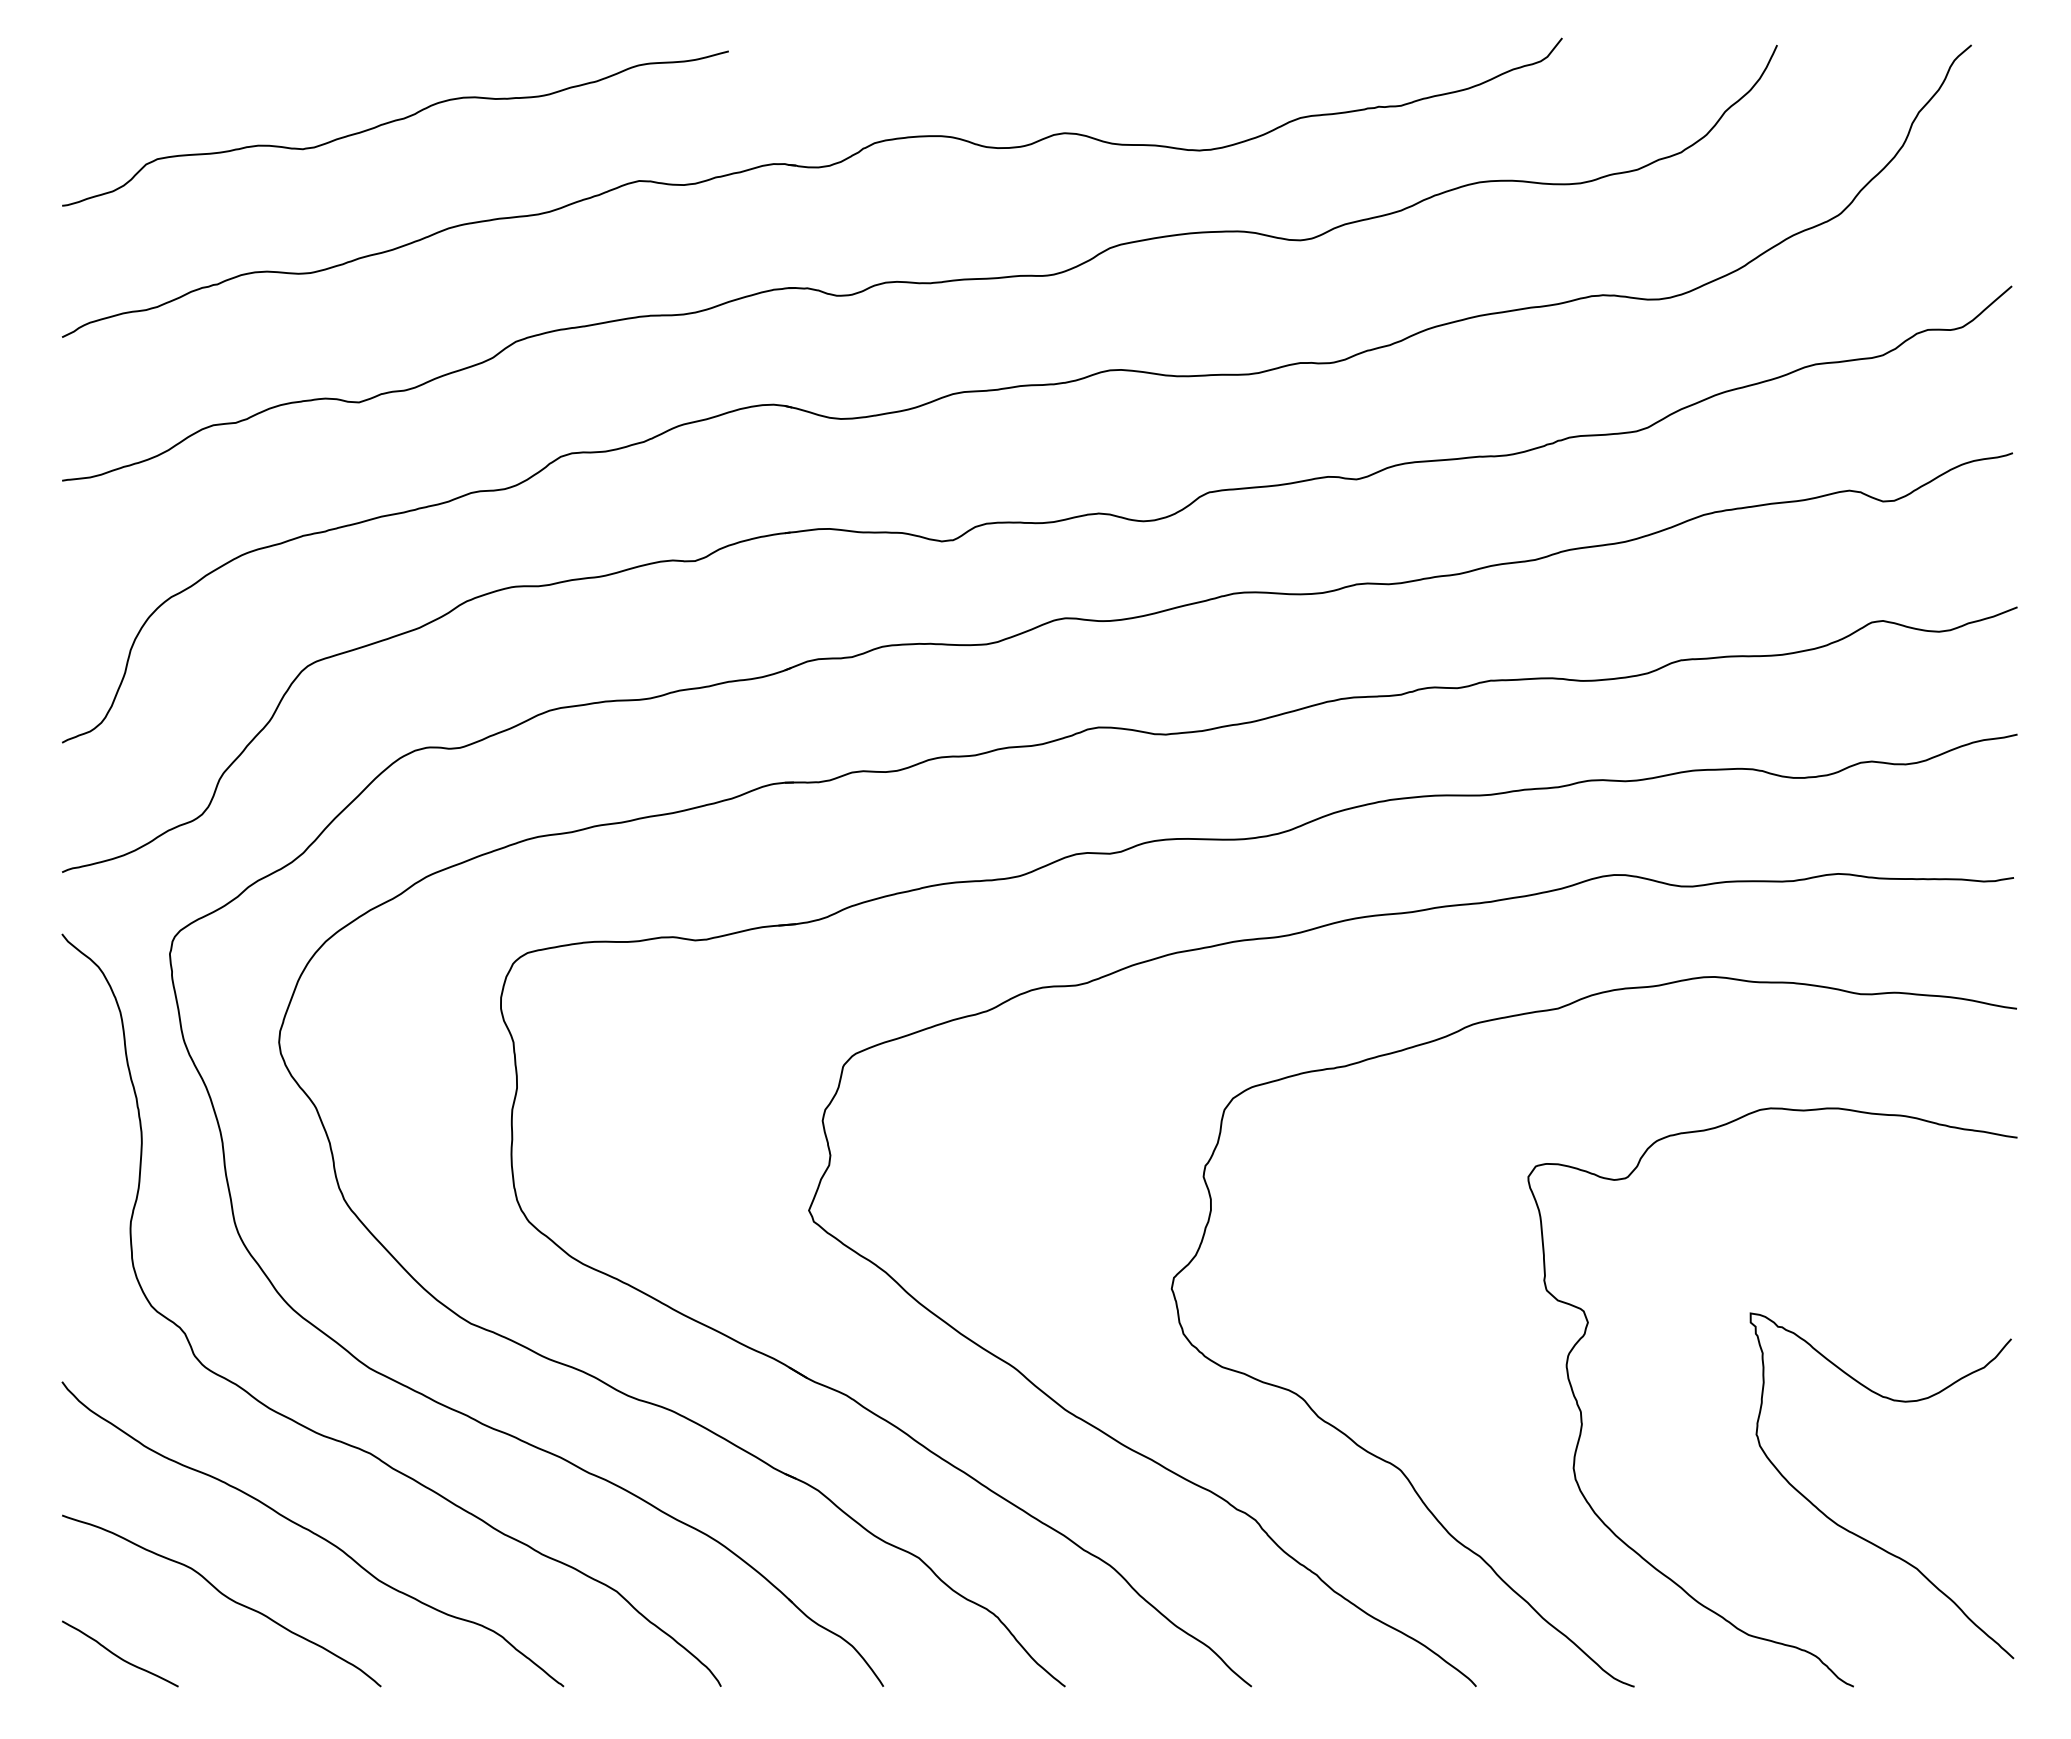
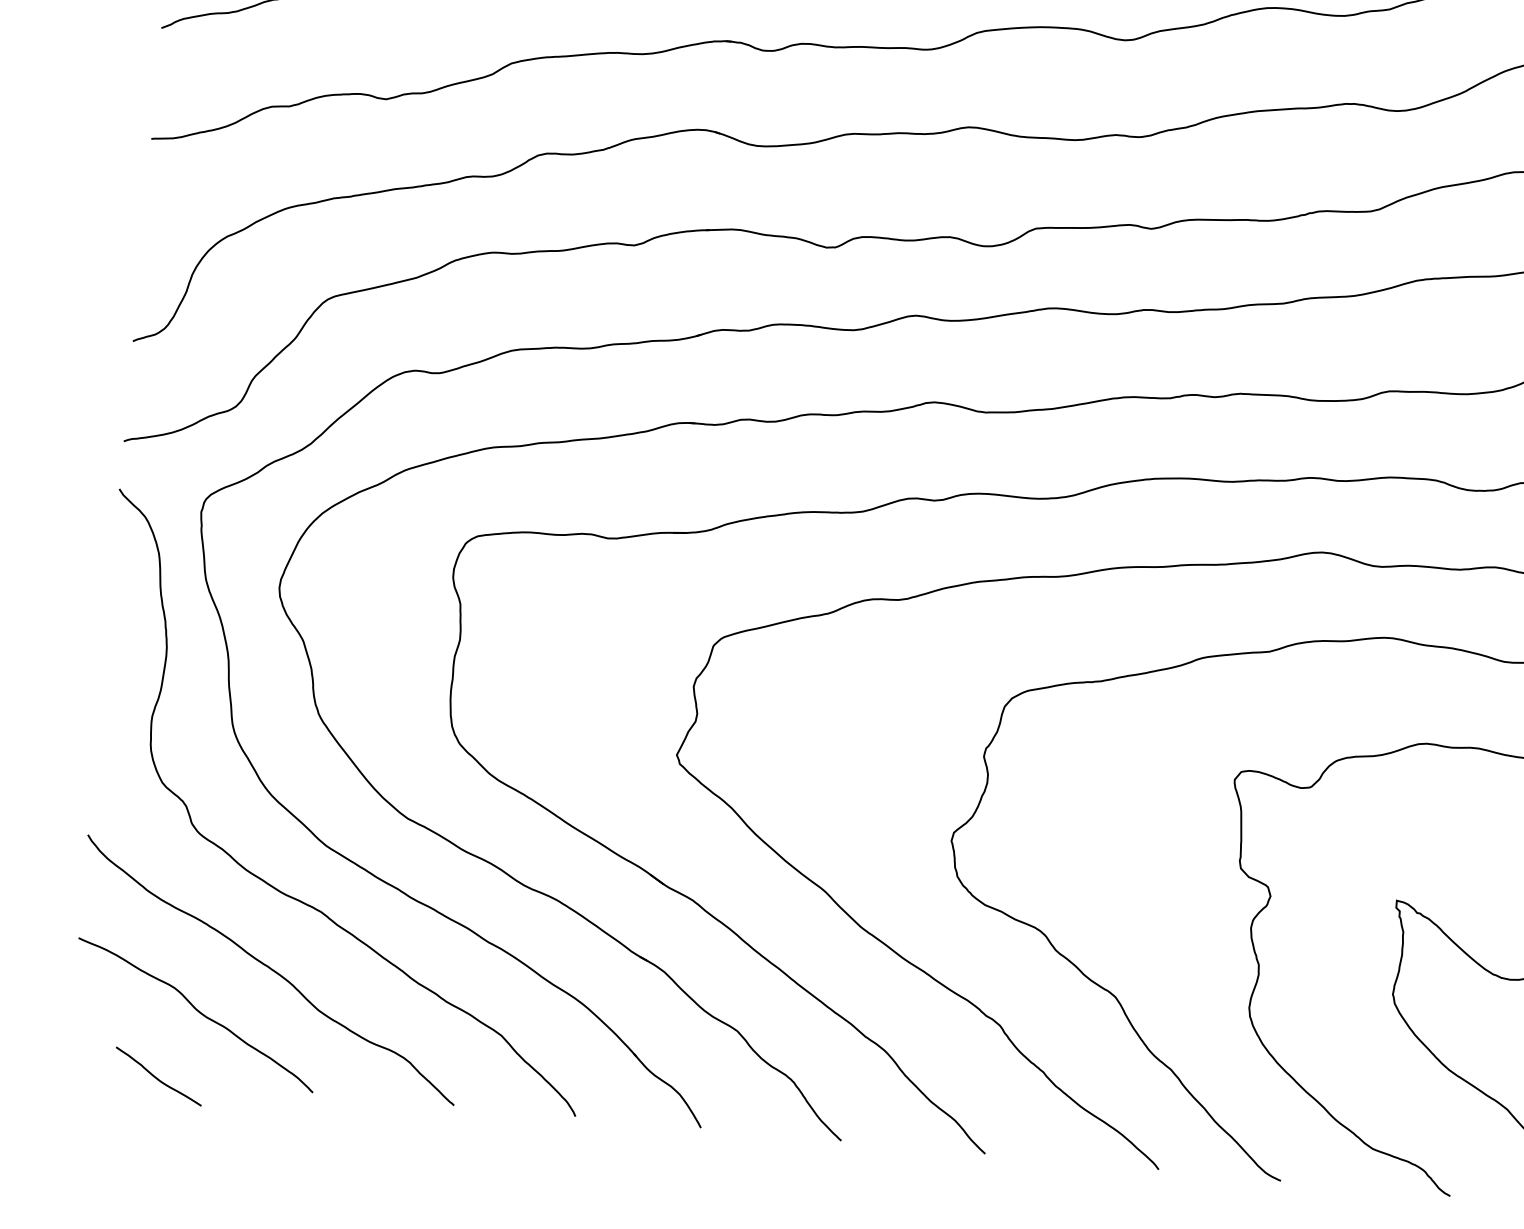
curve: (118, 1655) -> (157, 1077), moved

